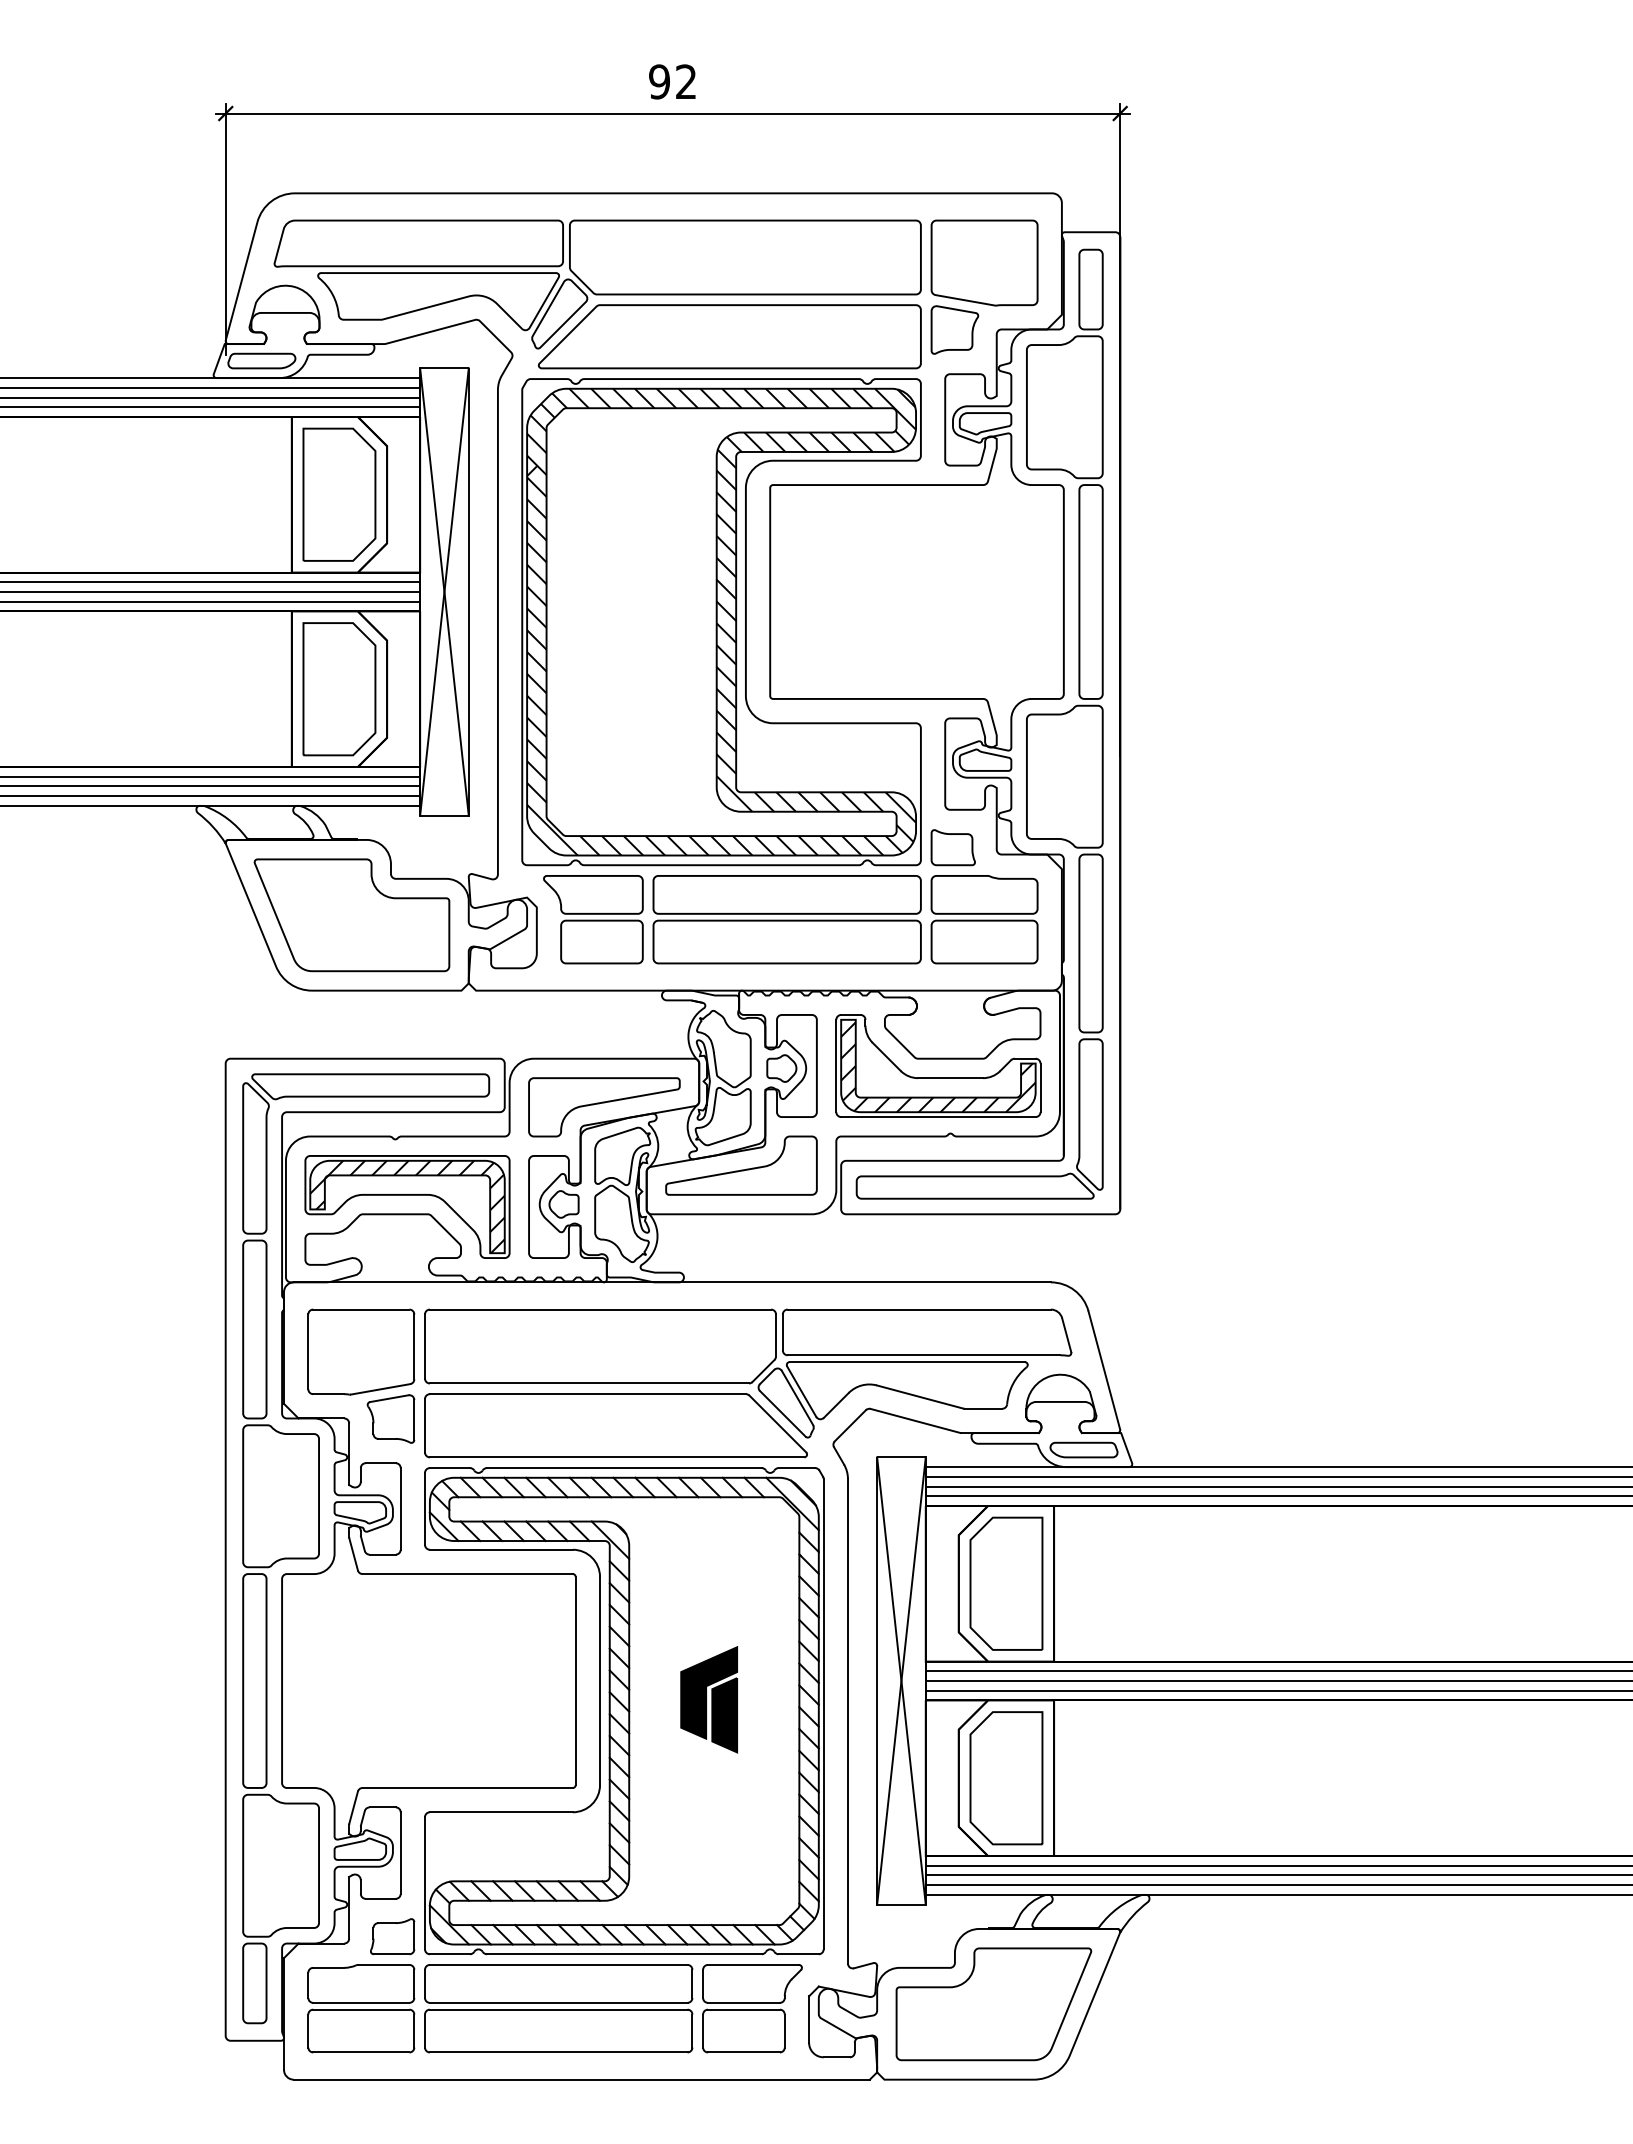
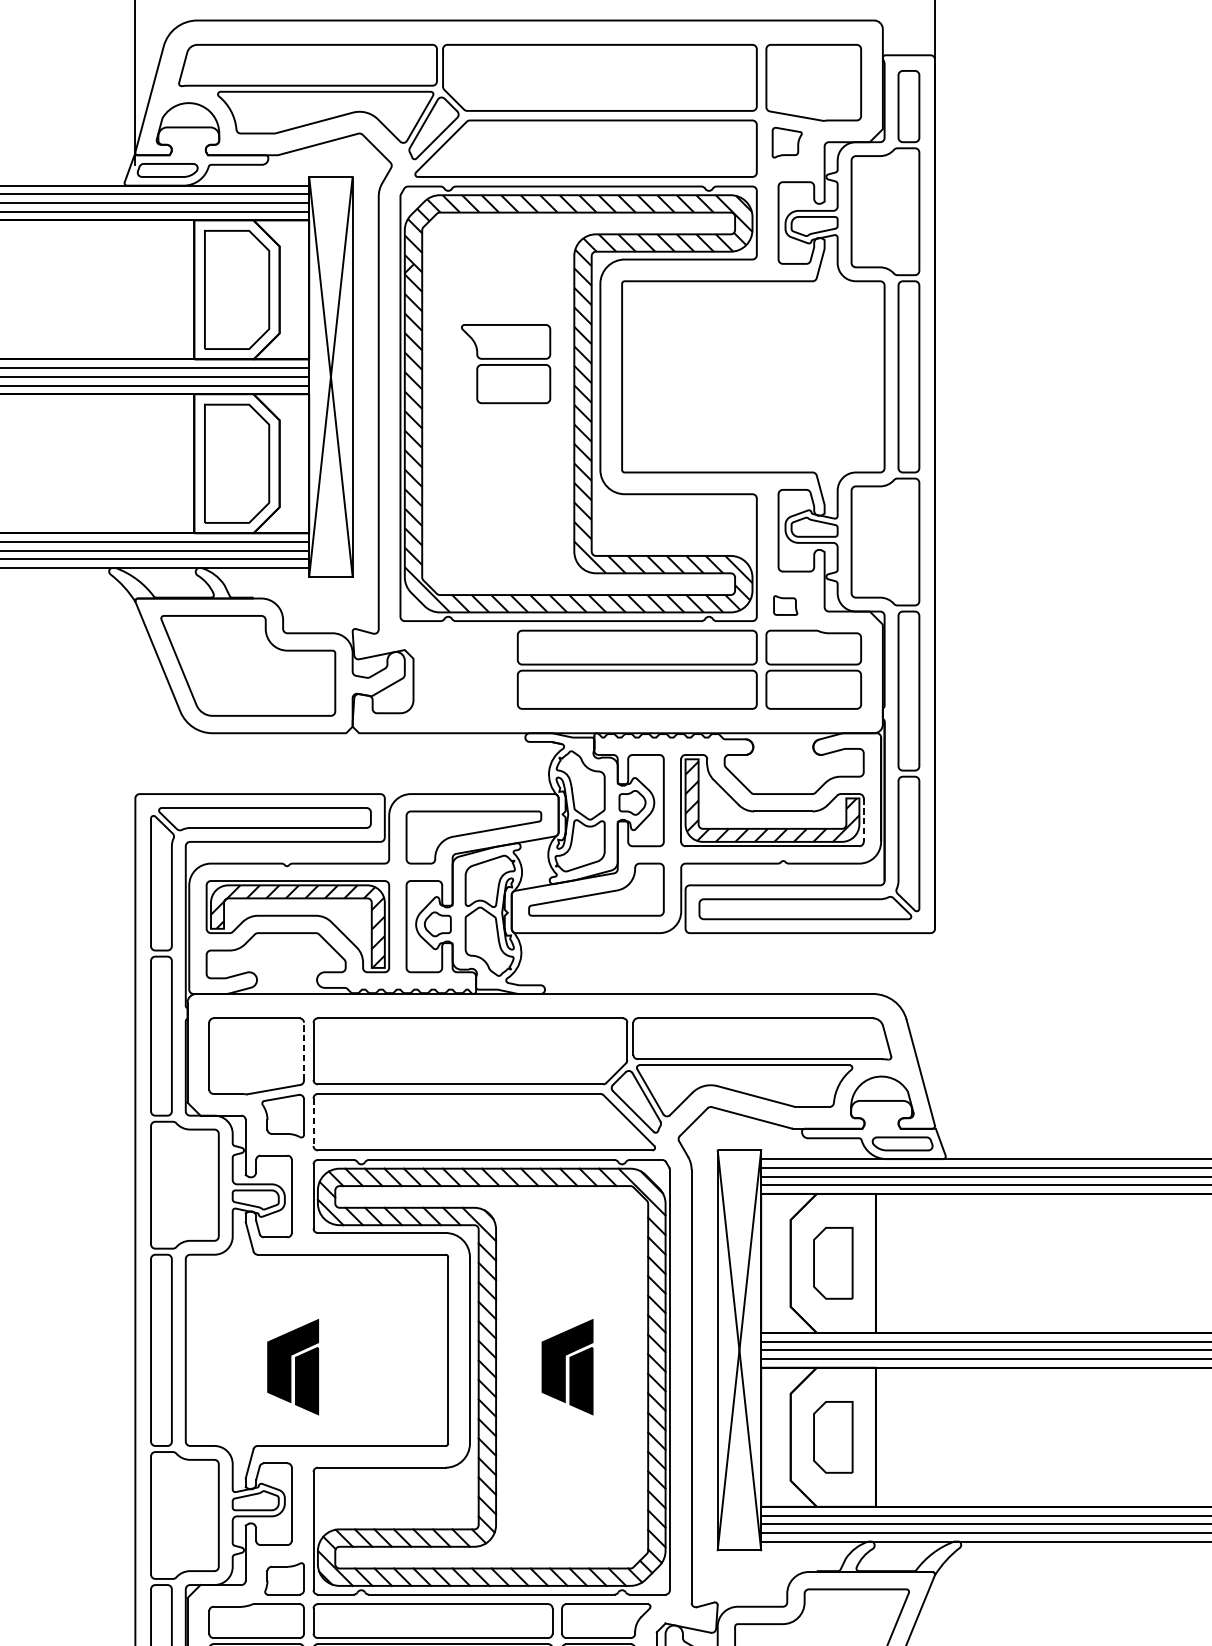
part: (954, 329) -> (786, 142), size x0.7
part: (952, 847) -> (785, 605), size x0.6
part: (593, 919) -> (506, 363), moved
line: (1040, 1088) -> (863, 820), solid -> dashed
line: (414, 1346) -> (304, 1051), solid -> dashed
line: (425, 1425) -> (313, 1121), solid -> dashed
part: (1006, 1583) -> (833, 1263), size x0.6
part: (401, 1699) -> (292, 1366), added
part: (1006, 1778) -> (833, 1437), size x0.6

